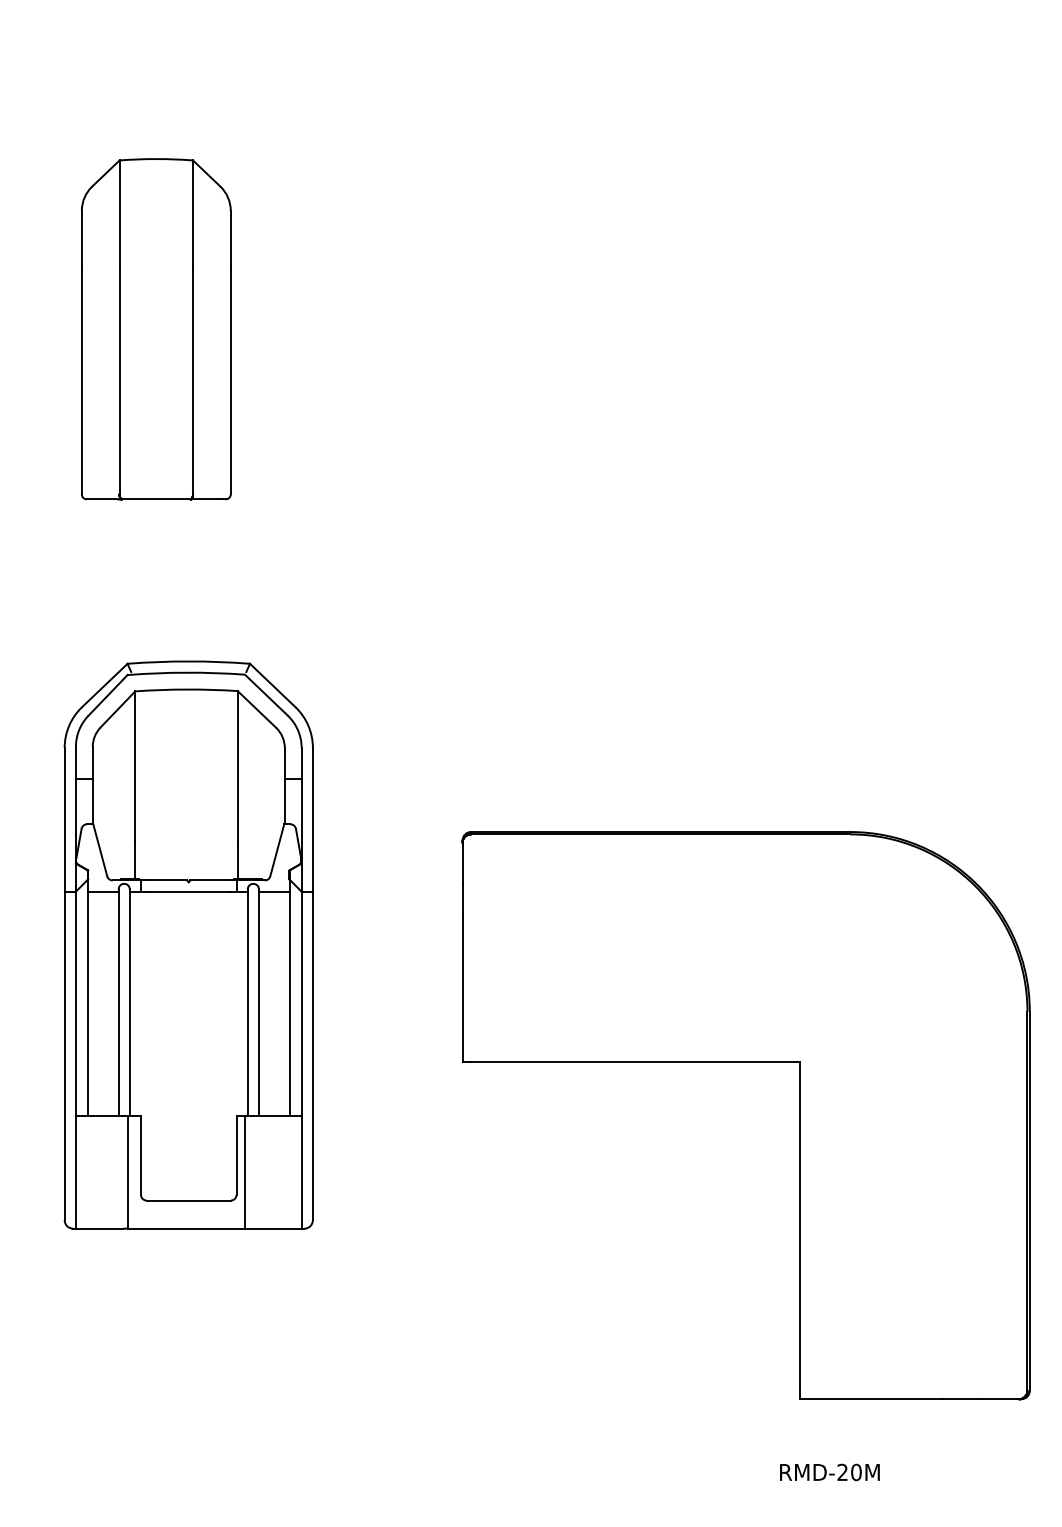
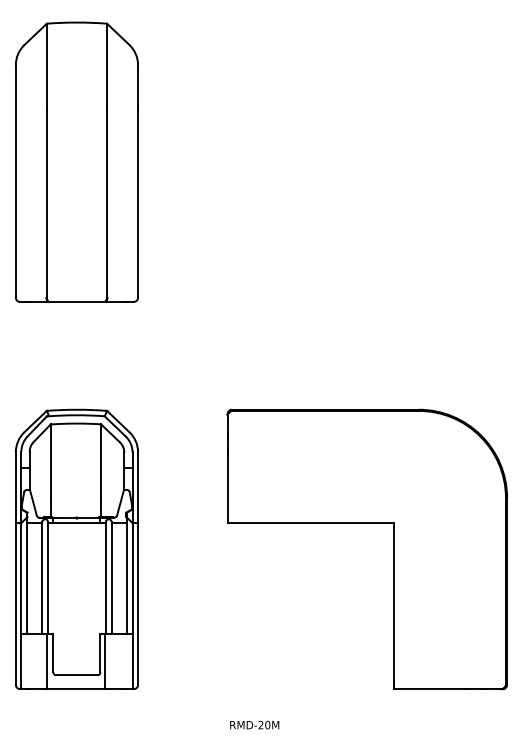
part: (155, 327) -> (76, 161), size x1.67
part: (187, 943) -> (76, 548), moved
text: (829, 1471) -> (254, 724), moved

